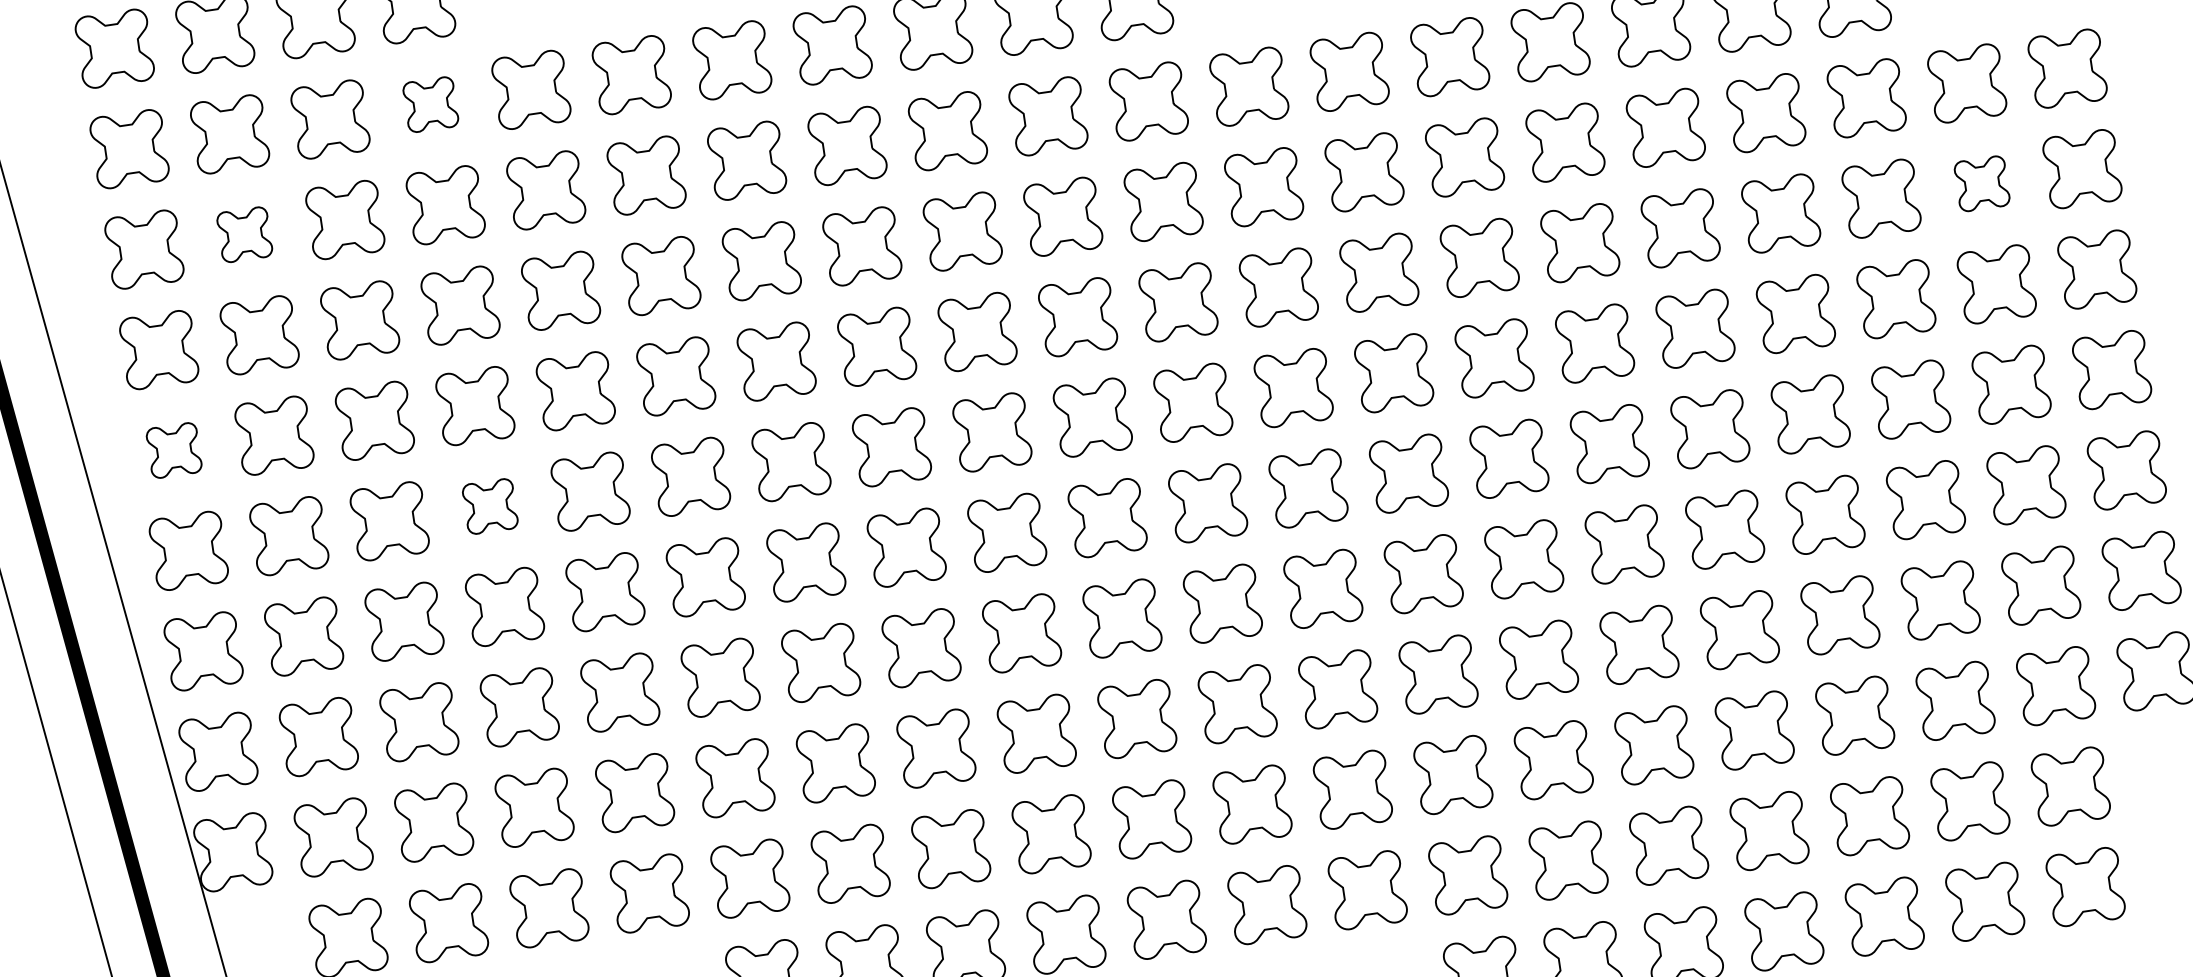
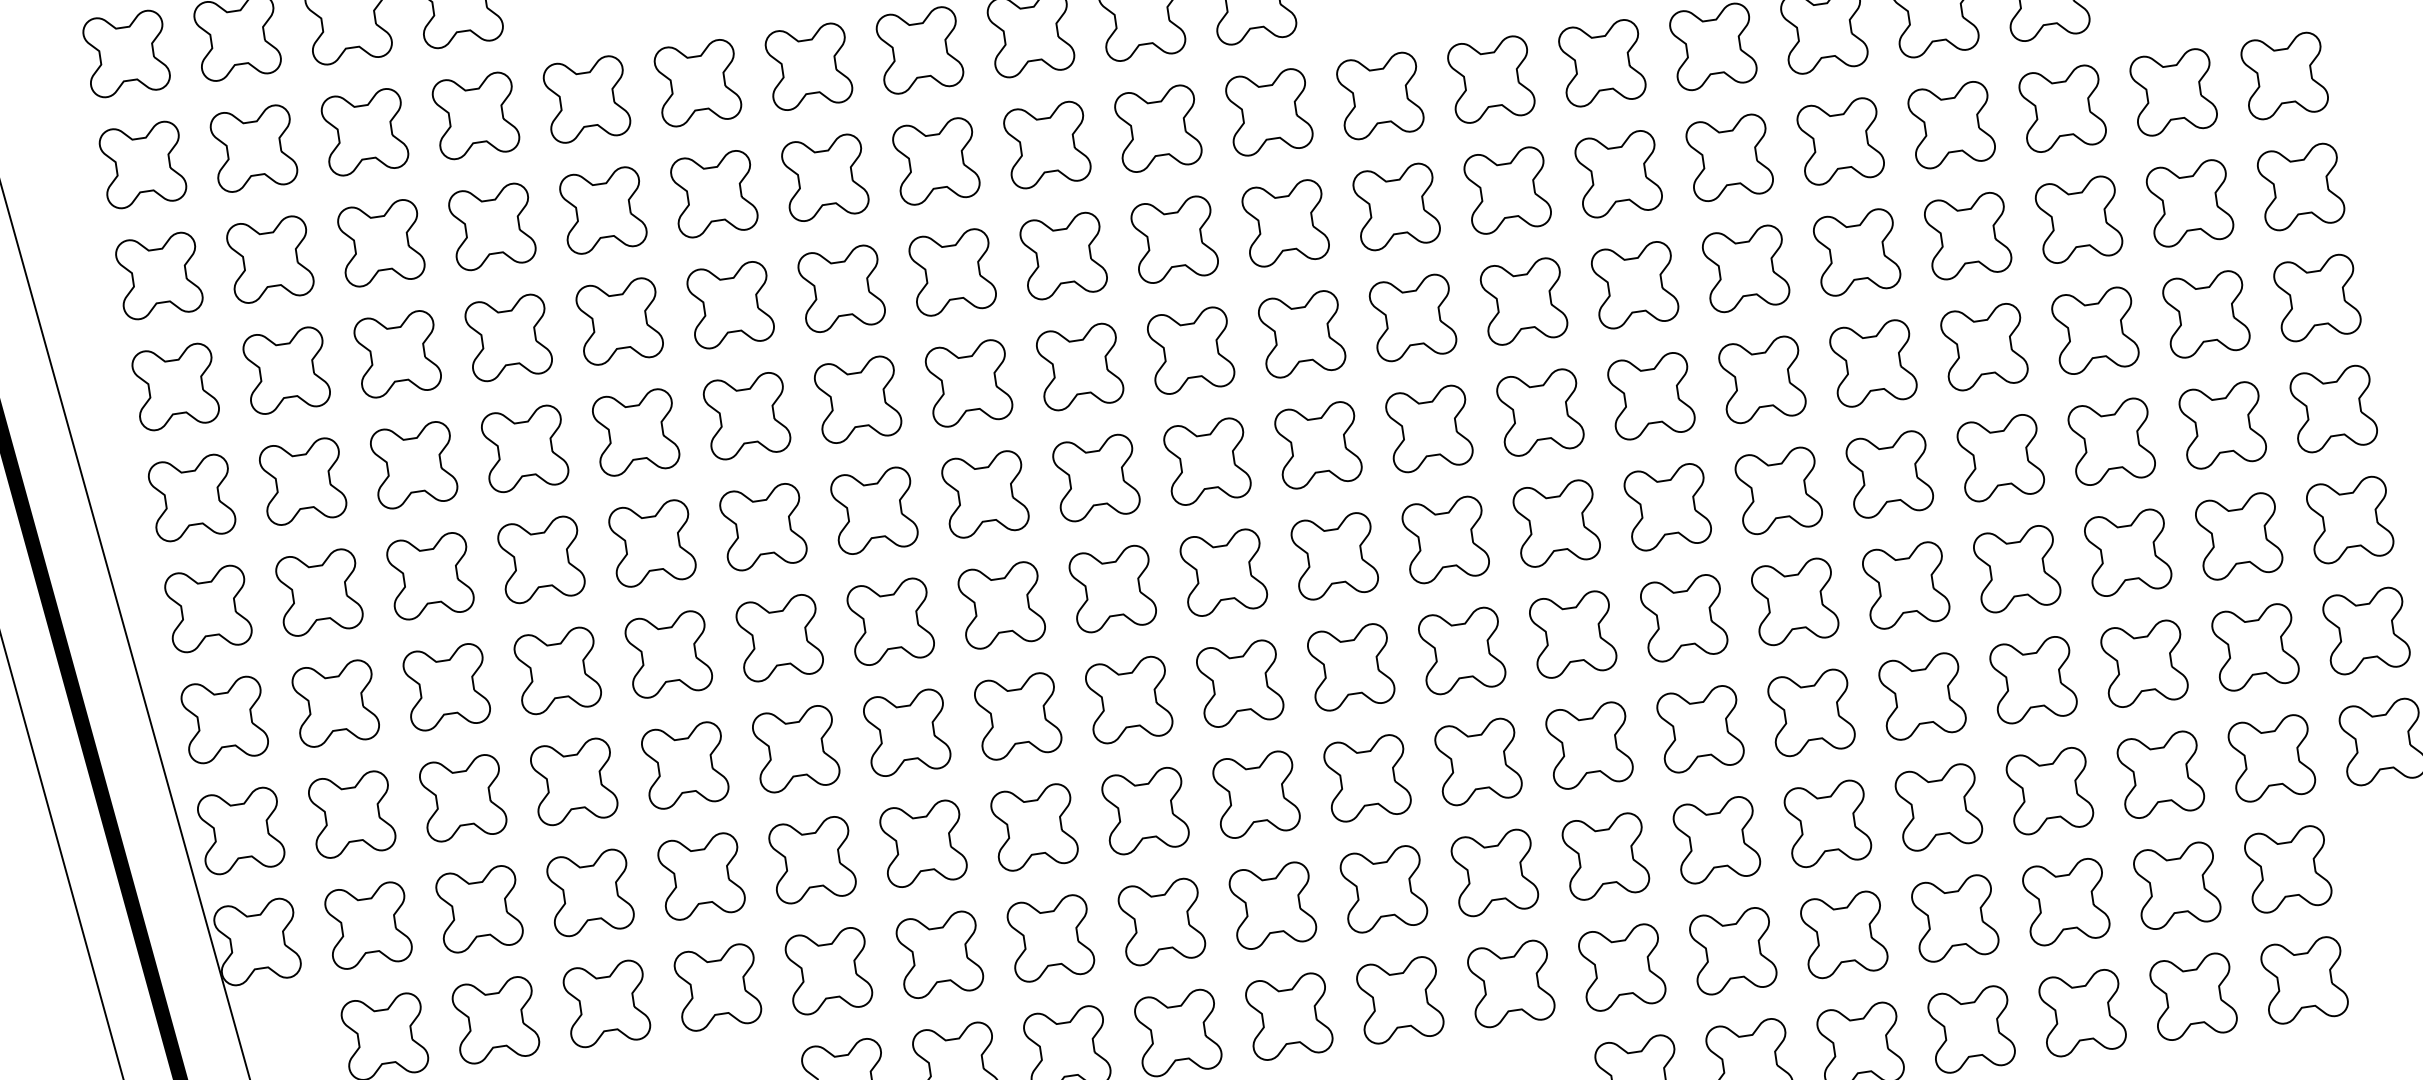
part: (430, 104) -> (475, 115), size x1.43
part: (1982, 183) -> (2190, 202), size x1.43
part: (244, 234) -> (269, 259), size x1.43
part: (174, 450) -> (192, 498), size x1.43
part: (490, 506) -> (541, 559), size x1.43

